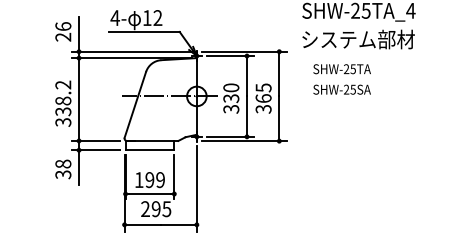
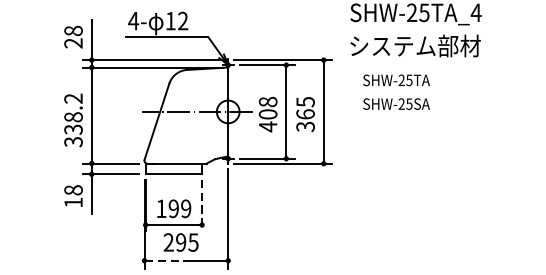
text: (63, 26) -> (73, 30), 26 -> 28
text: (231, 98) -> (268, 114), 330 -> 408
text: (63, 174) -> (73, 202), 38 -> 18
line: (174, 177) -> (202, 205), solid -> dashed
line: (142, 224) -> (165, 260), solid -> dashed

